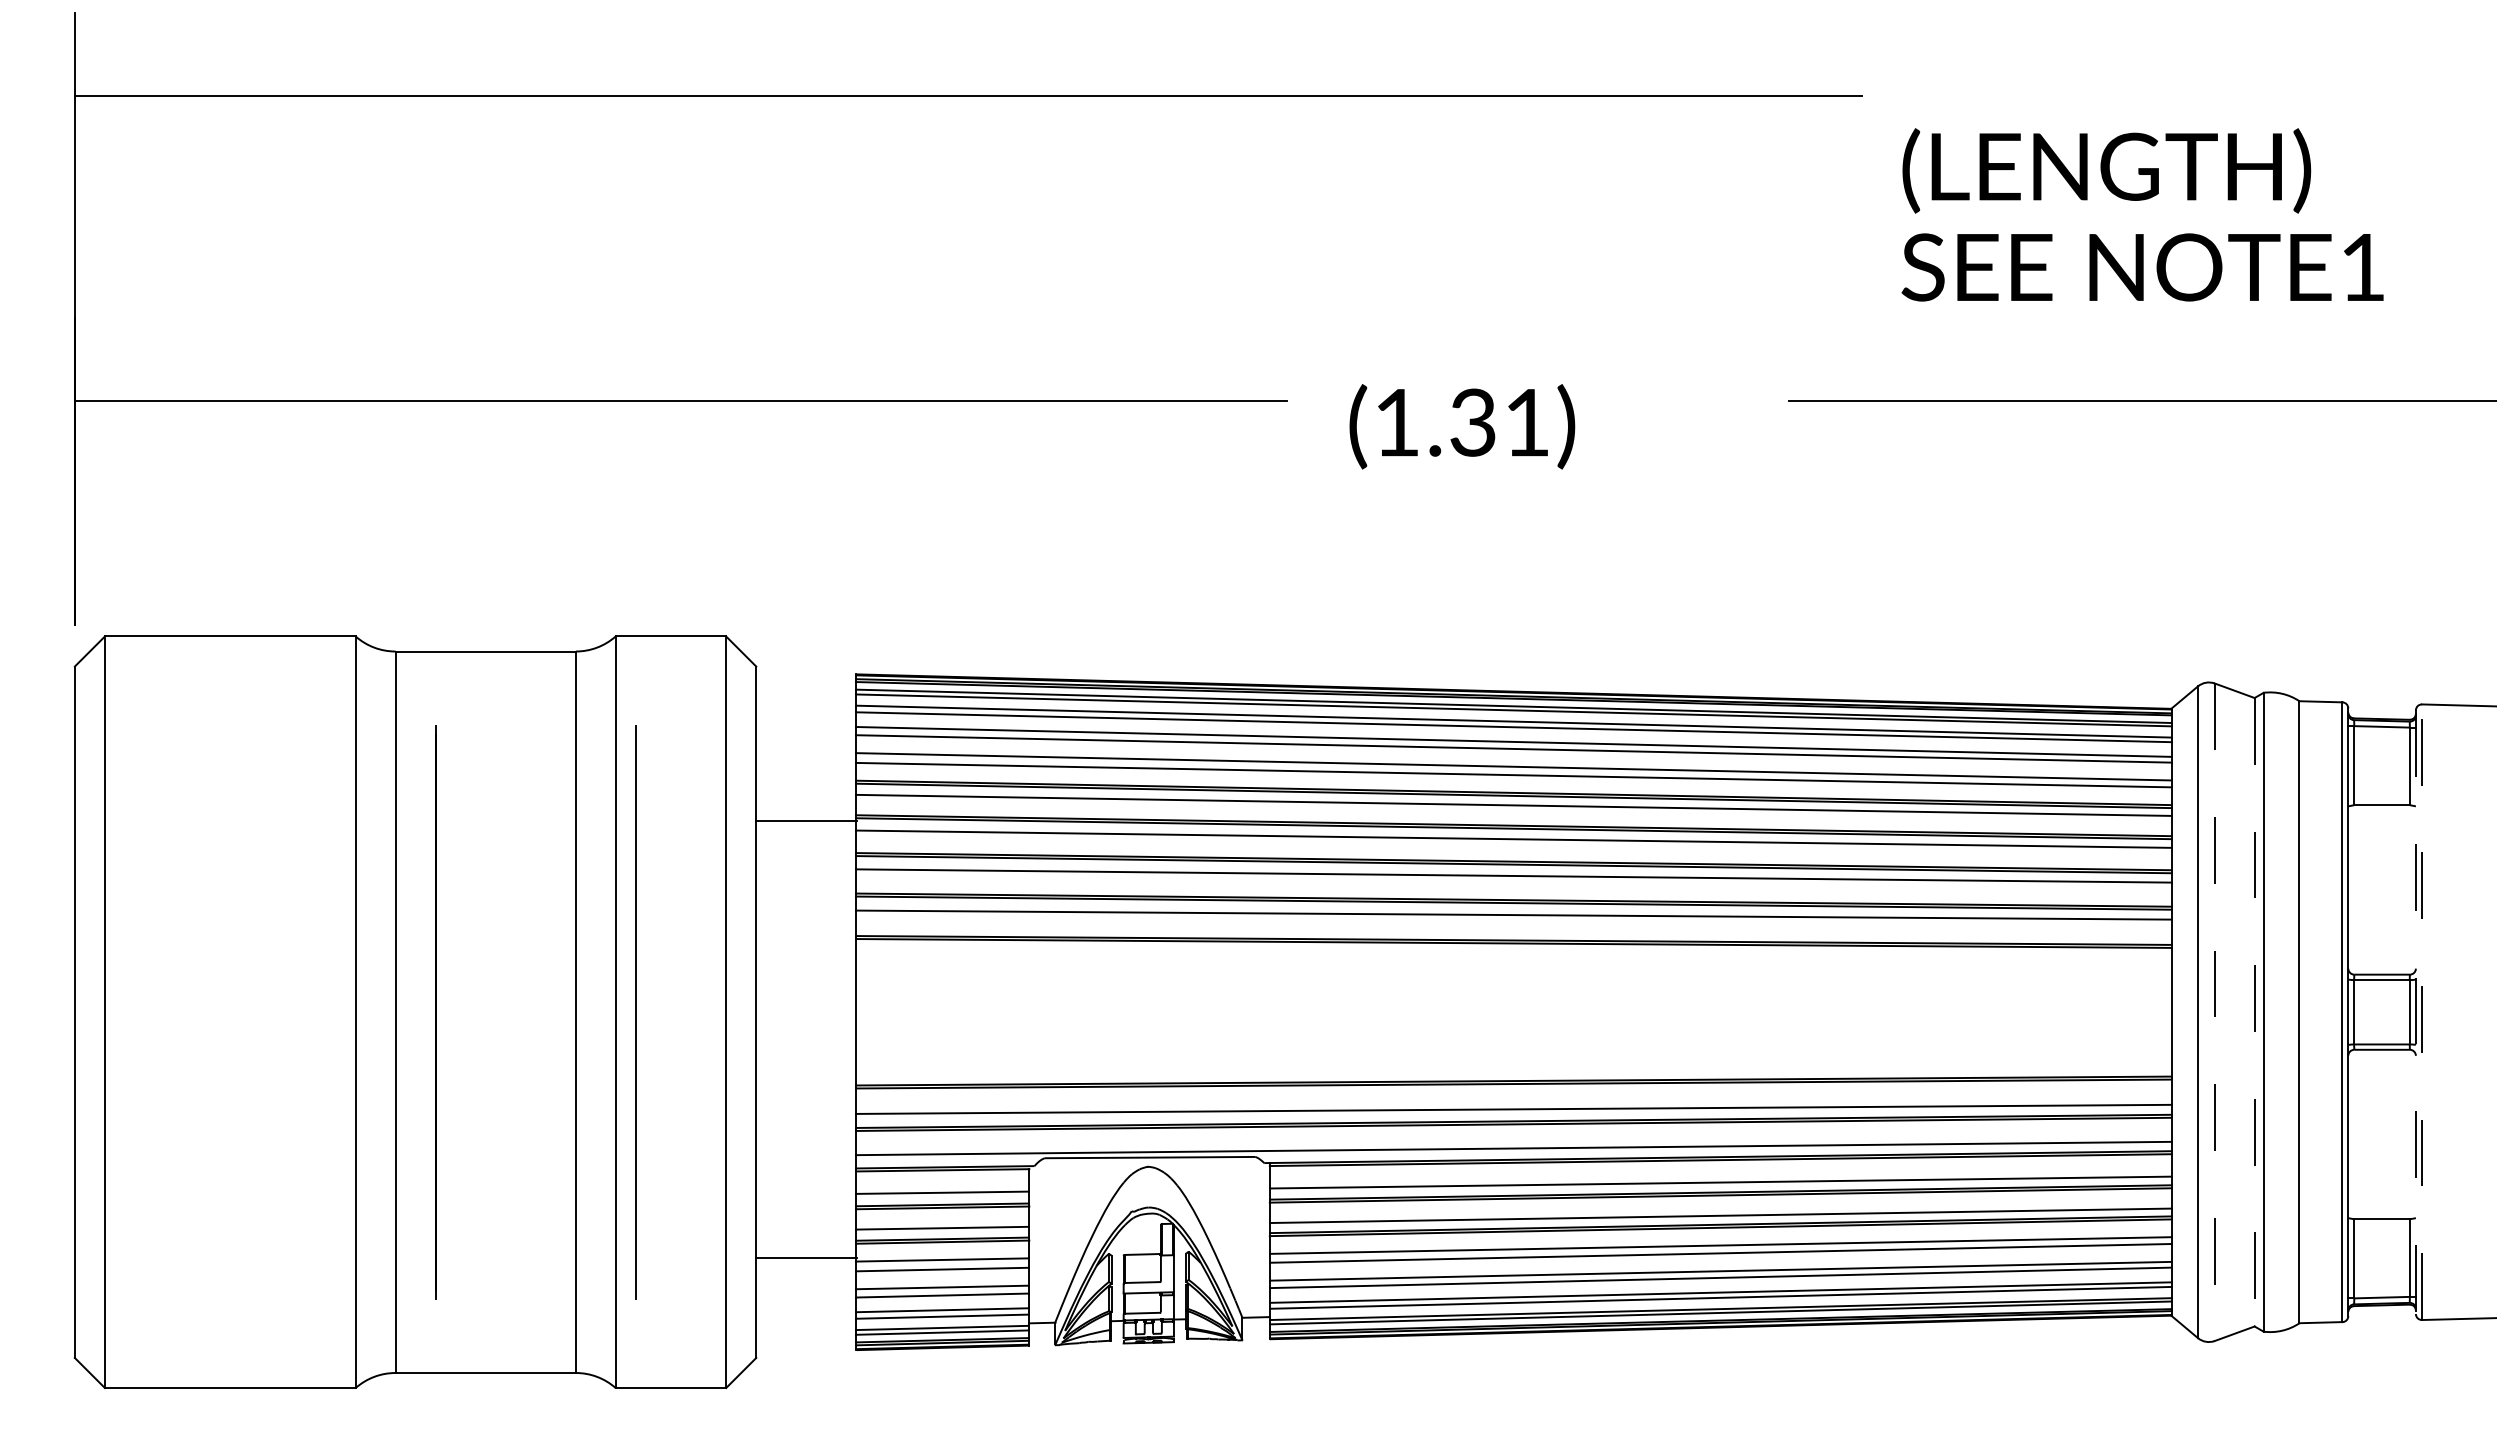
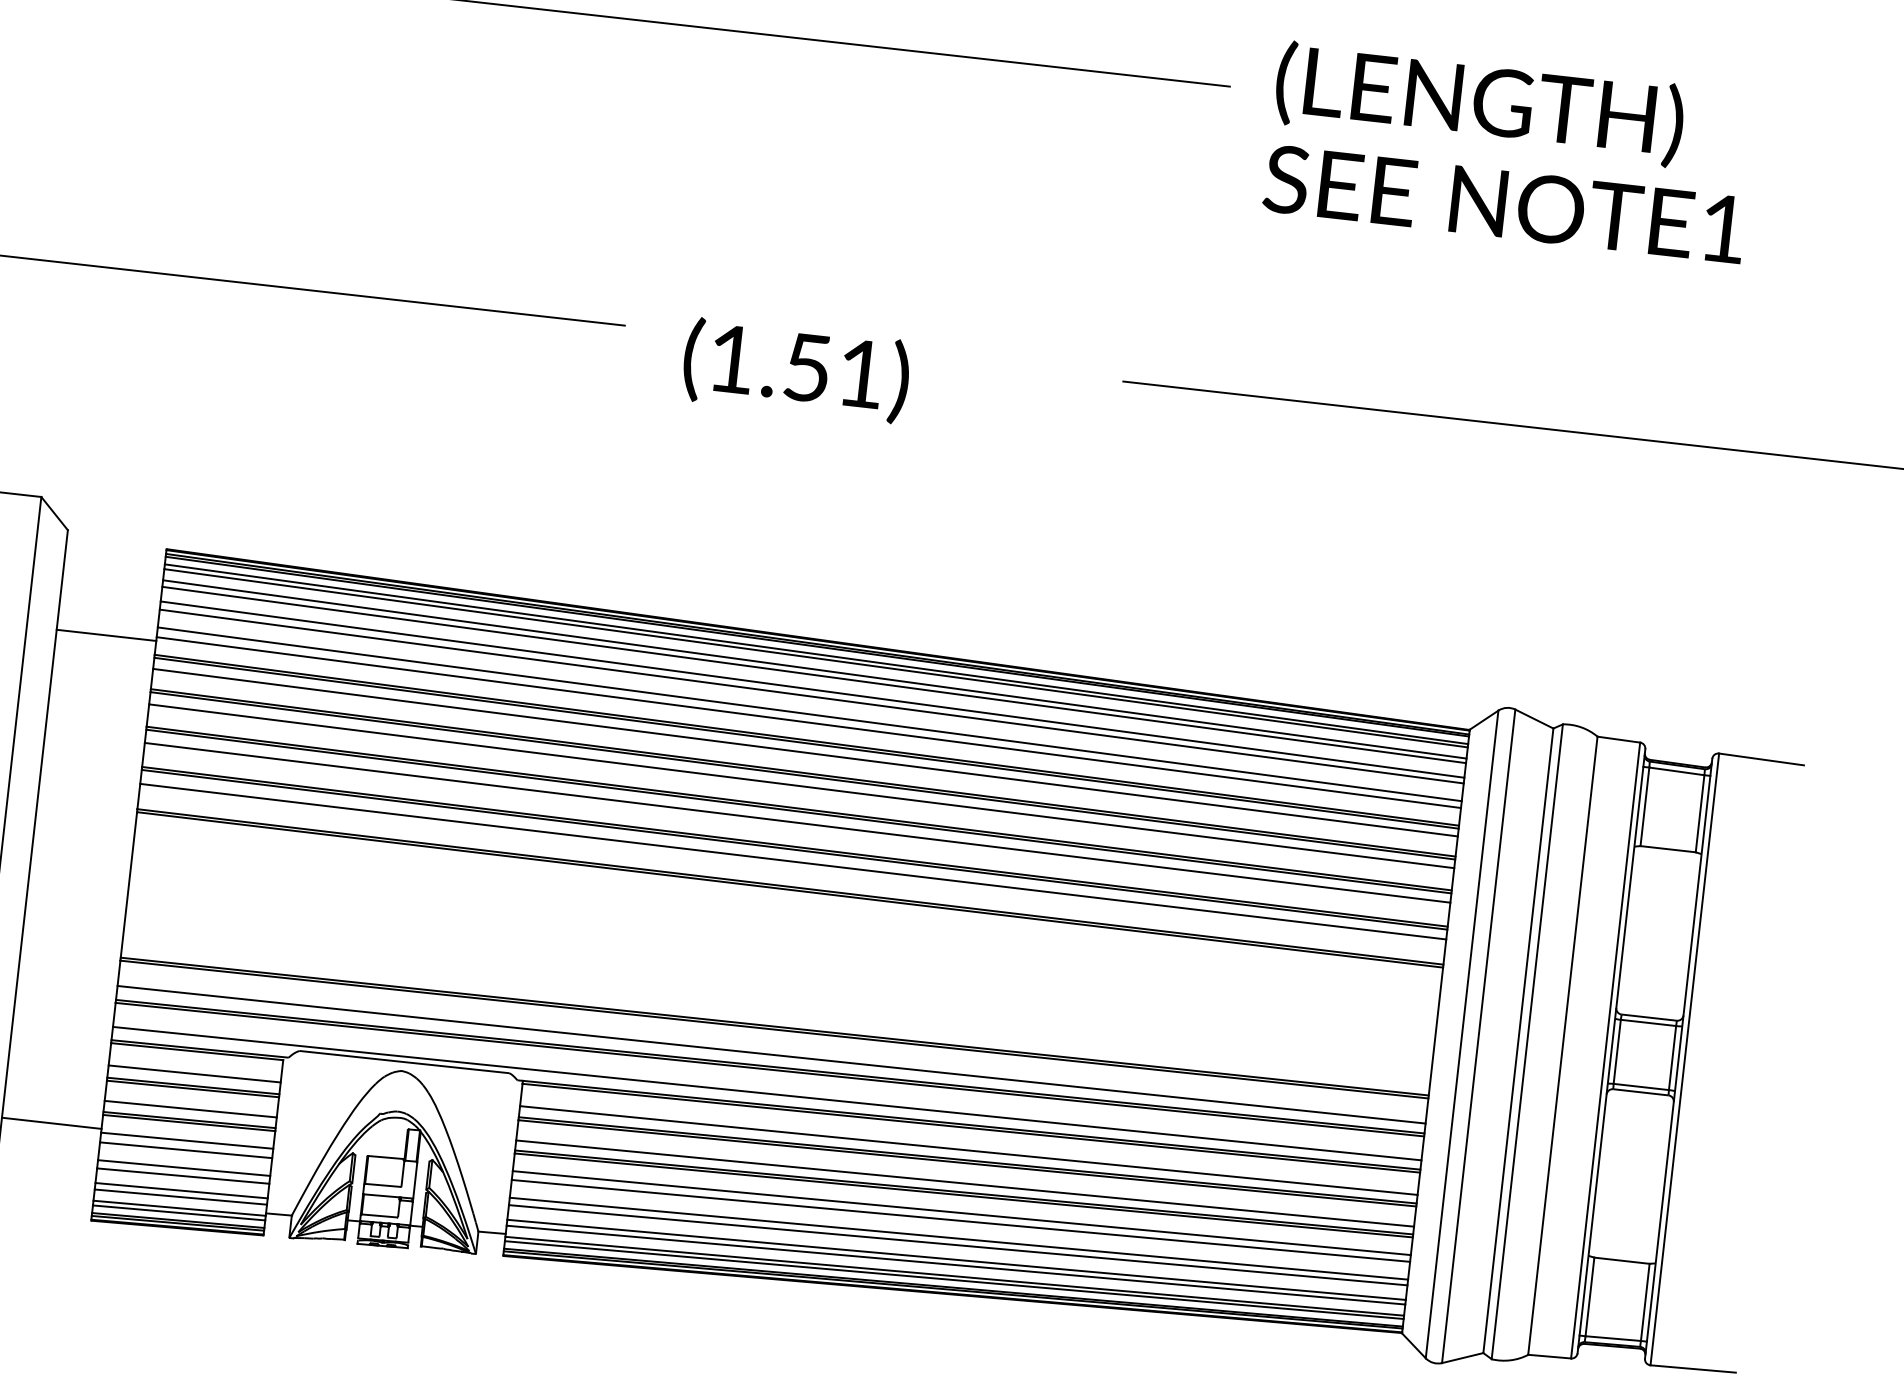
text: (2142, 214) -> (1510, 151), moved
text: (1472, 422) -> (806, 367), (1.31) -> (1.51)
line: (806, 820) -> (106, 635), moved
line: (2214, 1012) -> (1478, 1036), dashed -> solid
line: (2254, 1012) -> (1518, 1041), dashed -> solid
line: (2415, 1012) -> (1678, 1058), dashed -> solid
line: (2422, 1012) -> (1685, 1059), dashed -> solid

